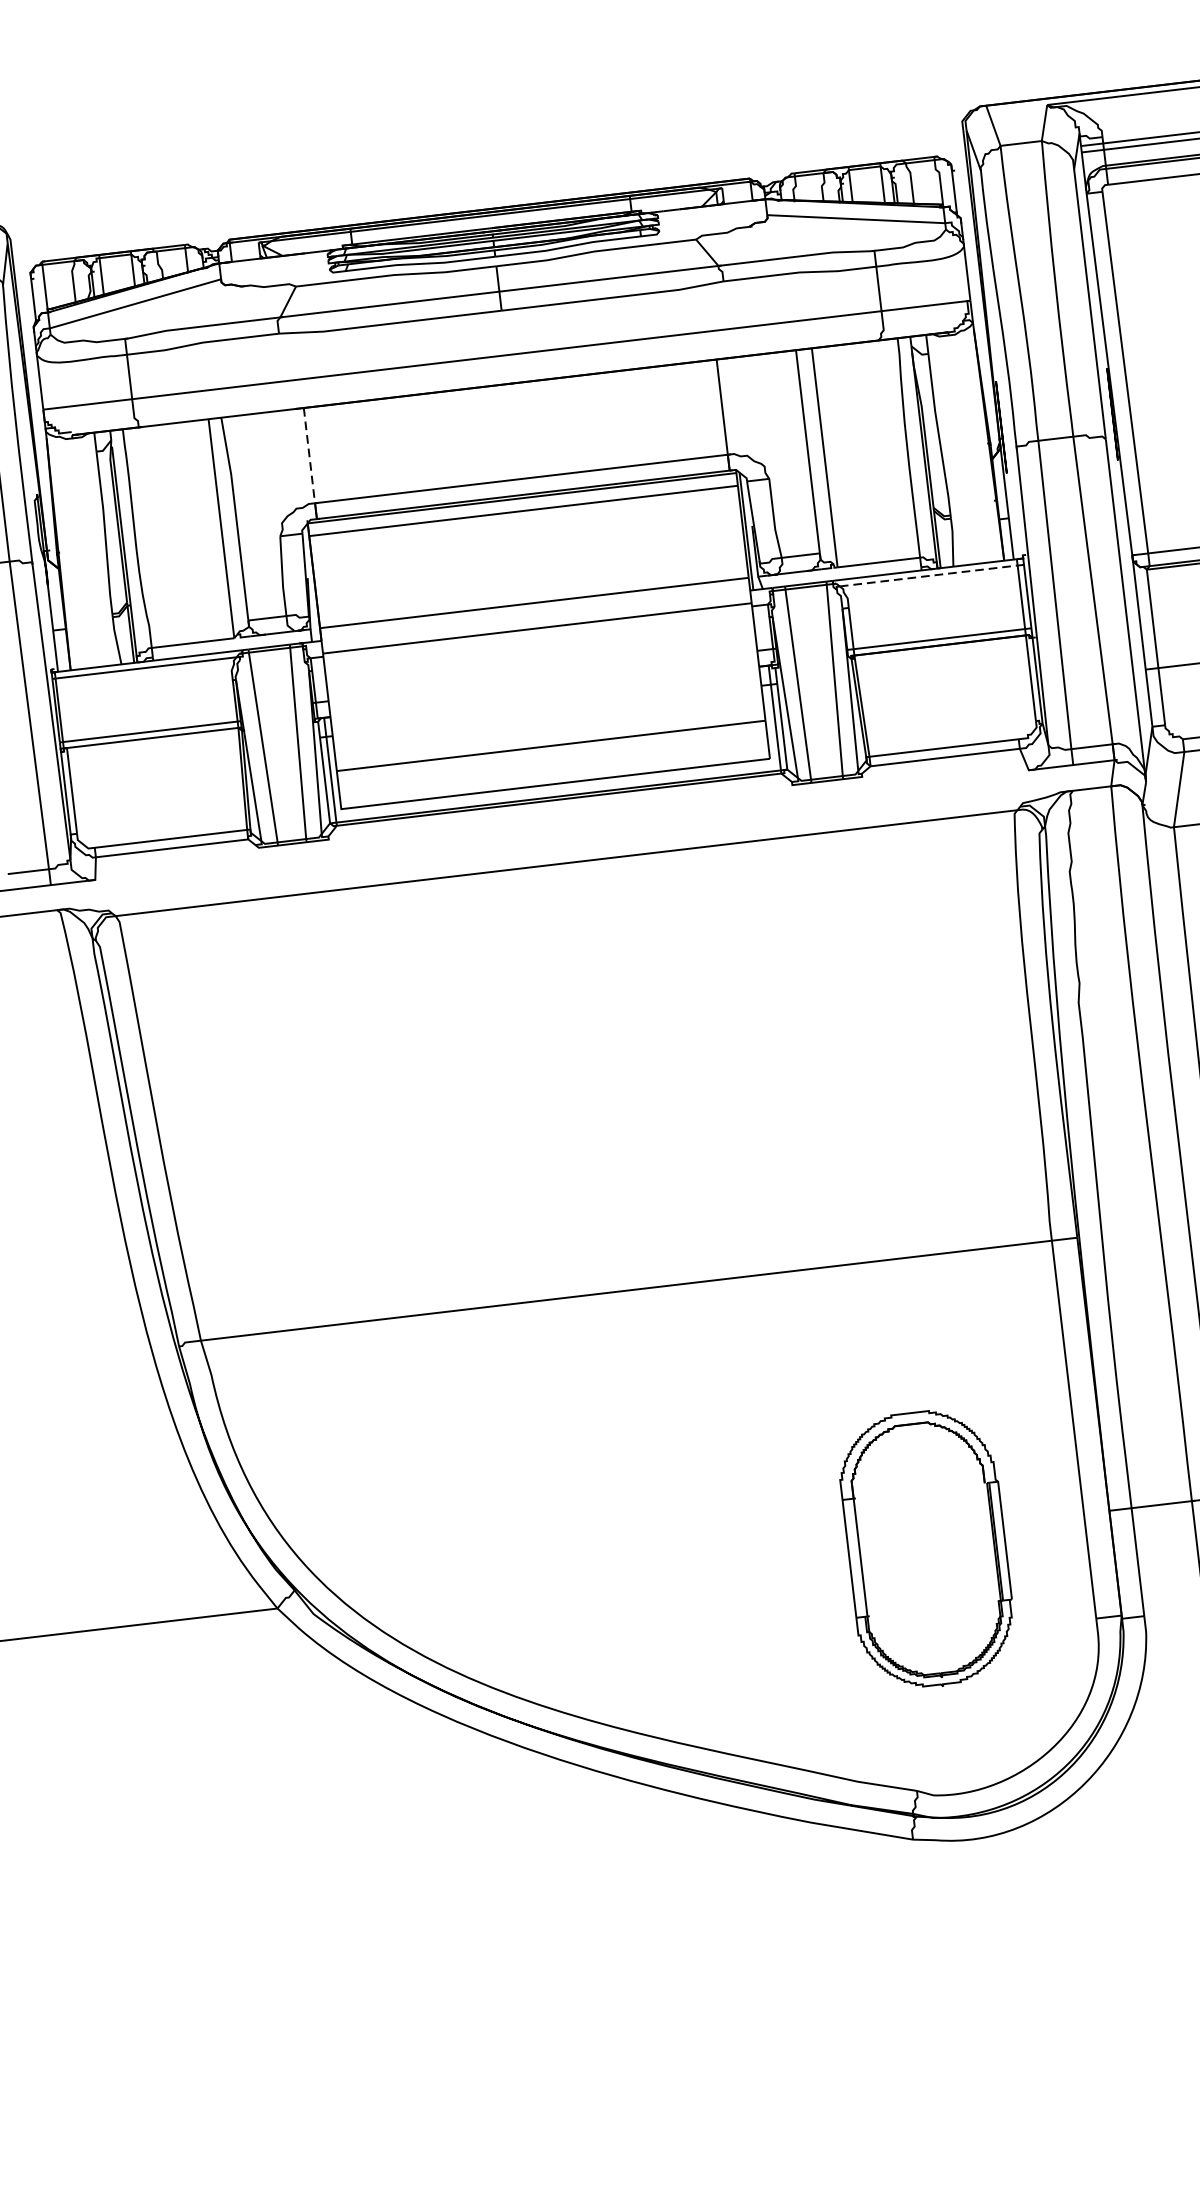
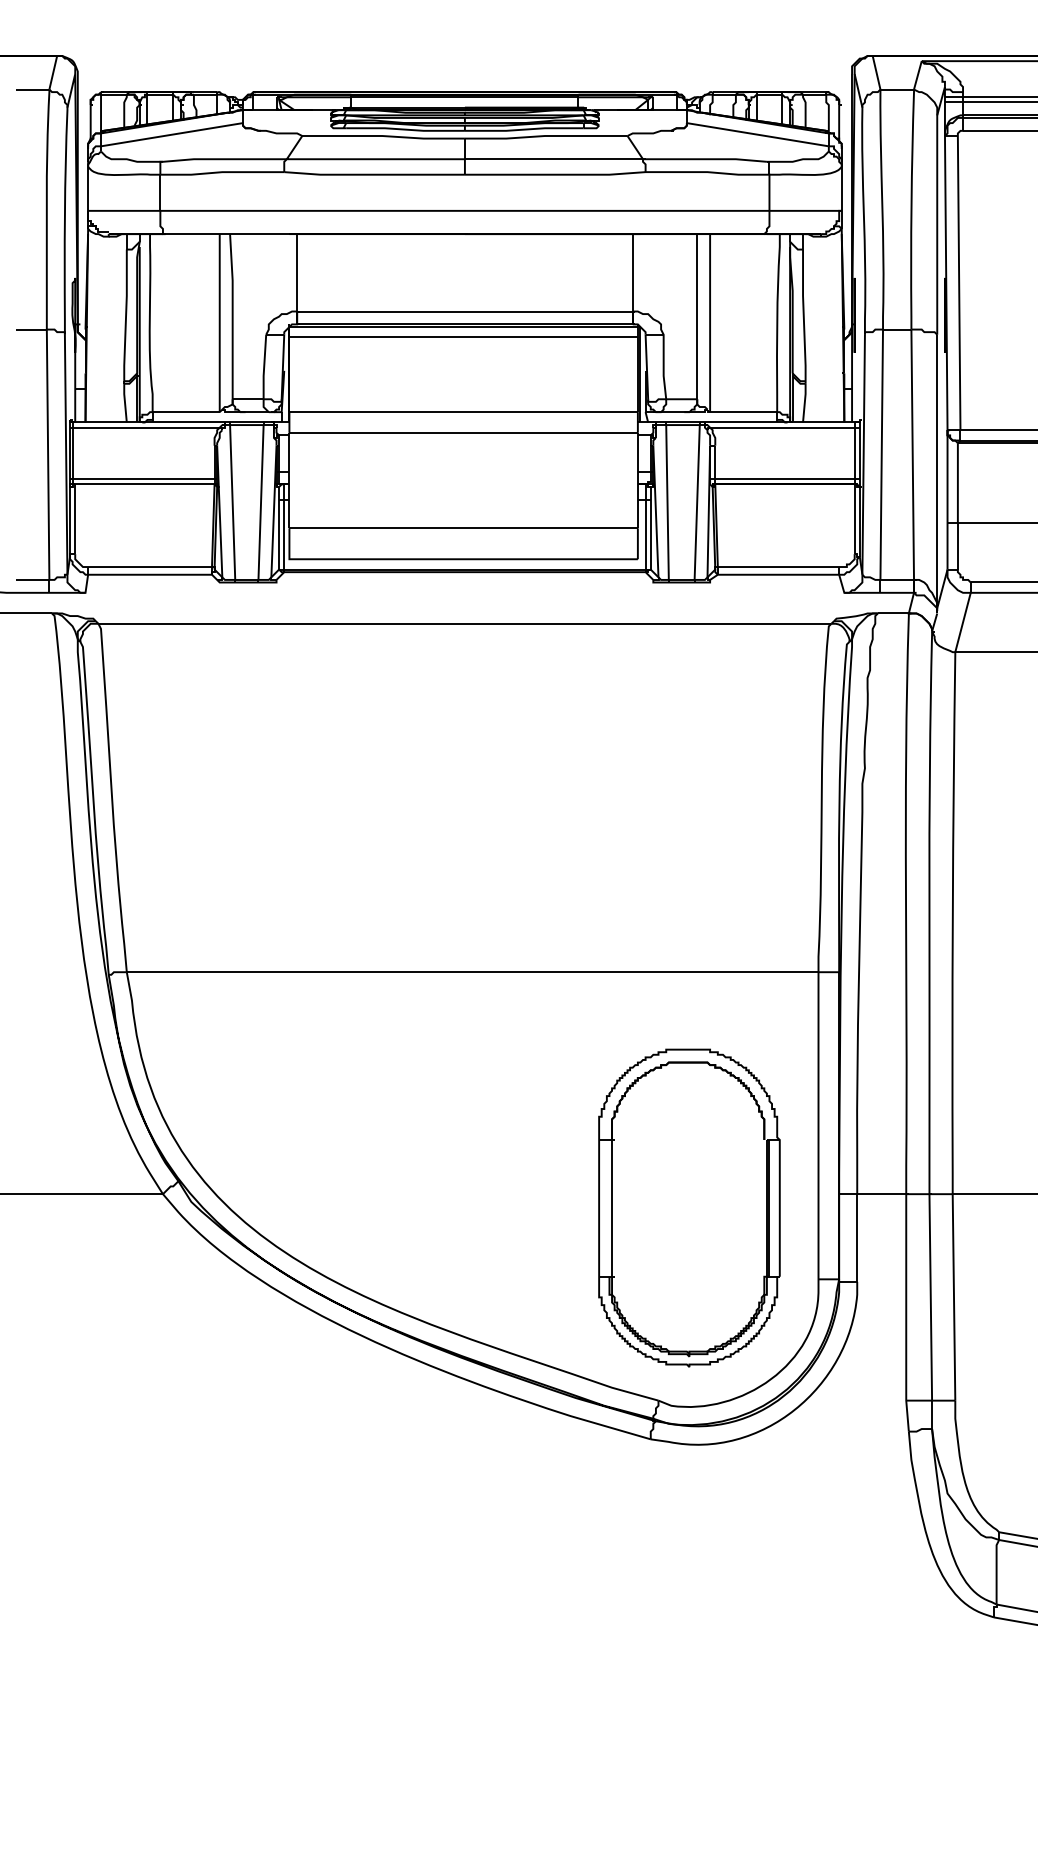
line: (309, 455) -> (297, 272), dashed -> solid
line: (928, 575) -> (782, 427), dashed -> solid
part: (927, 1548) -> (689, 1207), size x1.43

